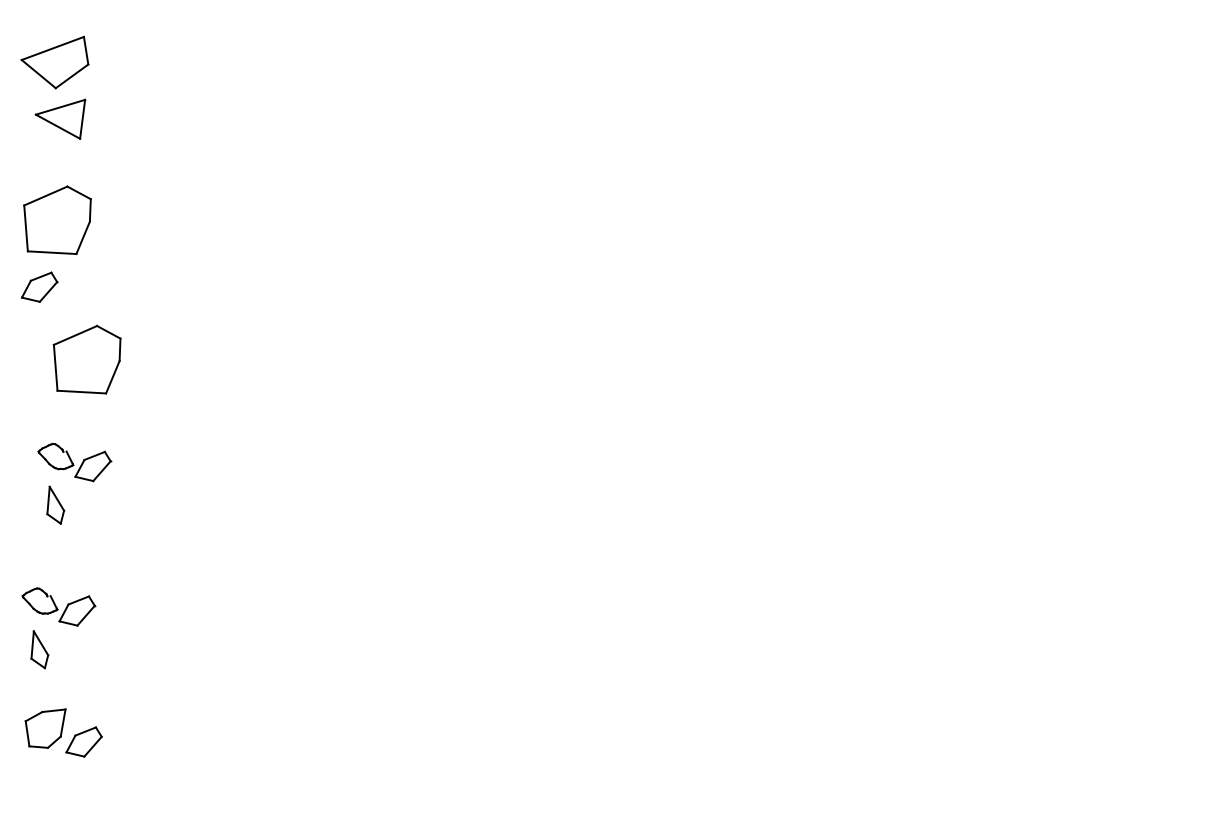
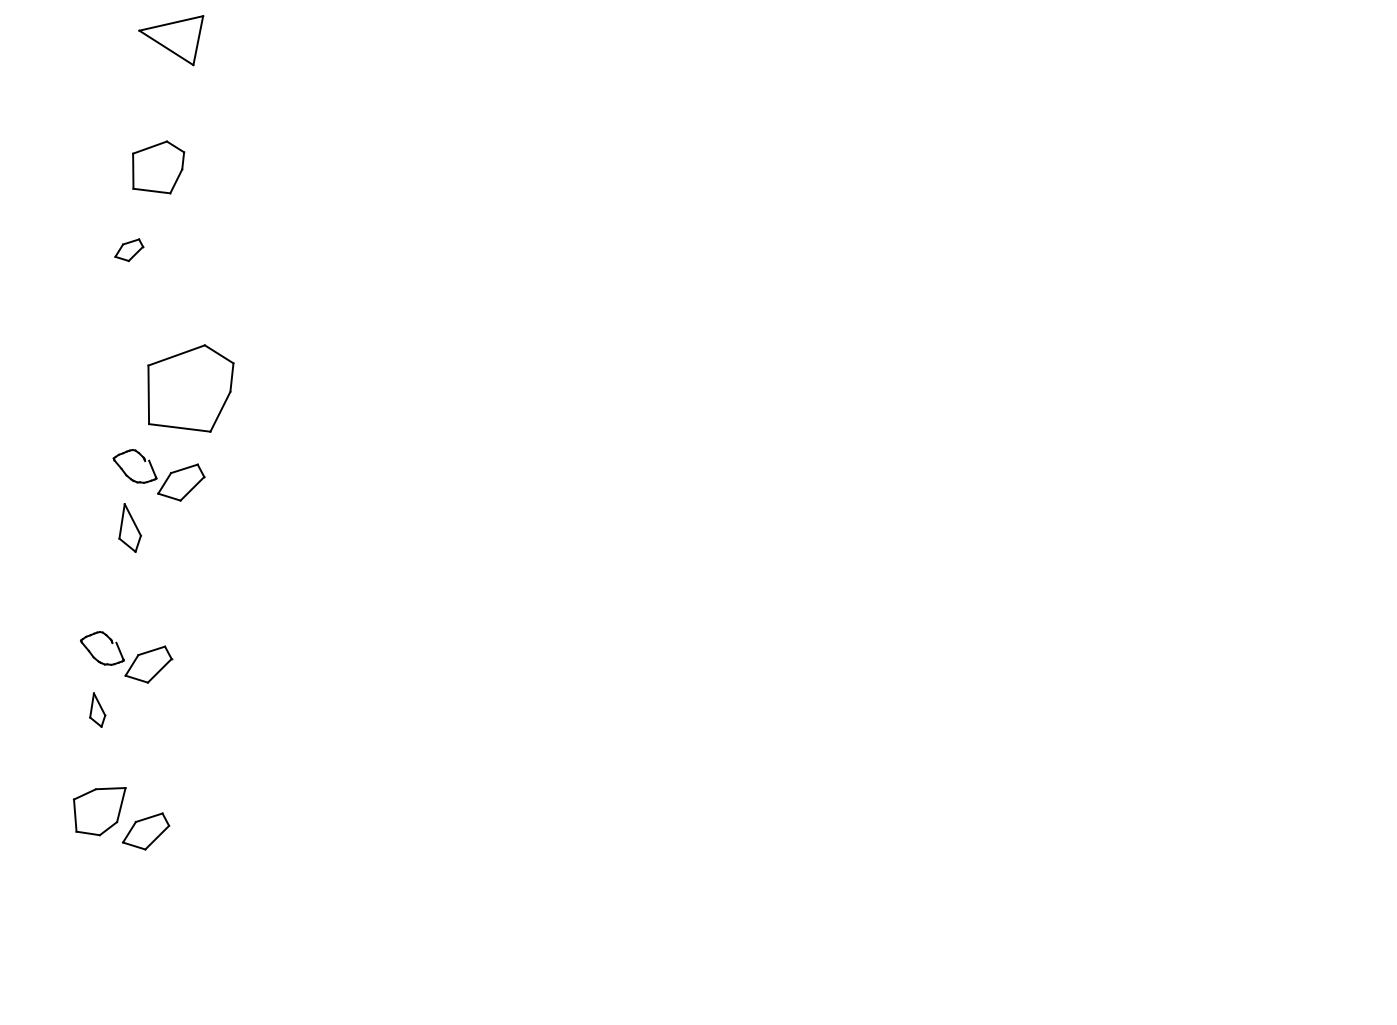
part: (57, 220) -> (157, 166), size x0.6
part: (39, 286) -> (129, 249), size x0.6
part: (86, 359) -> (188, 386), moved
part: (39, 649) -> (97, 709), size x0.7

